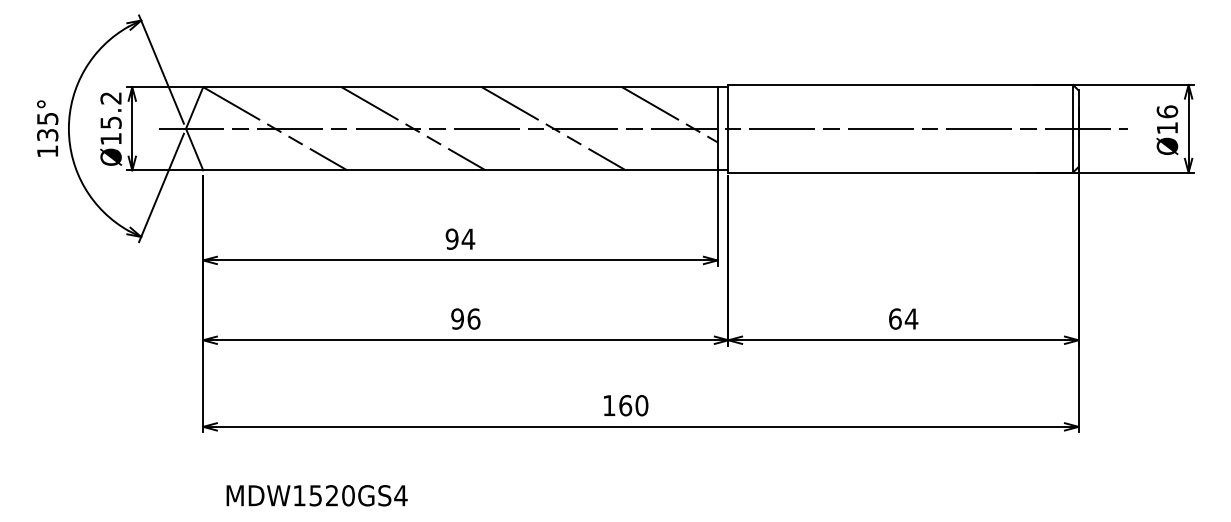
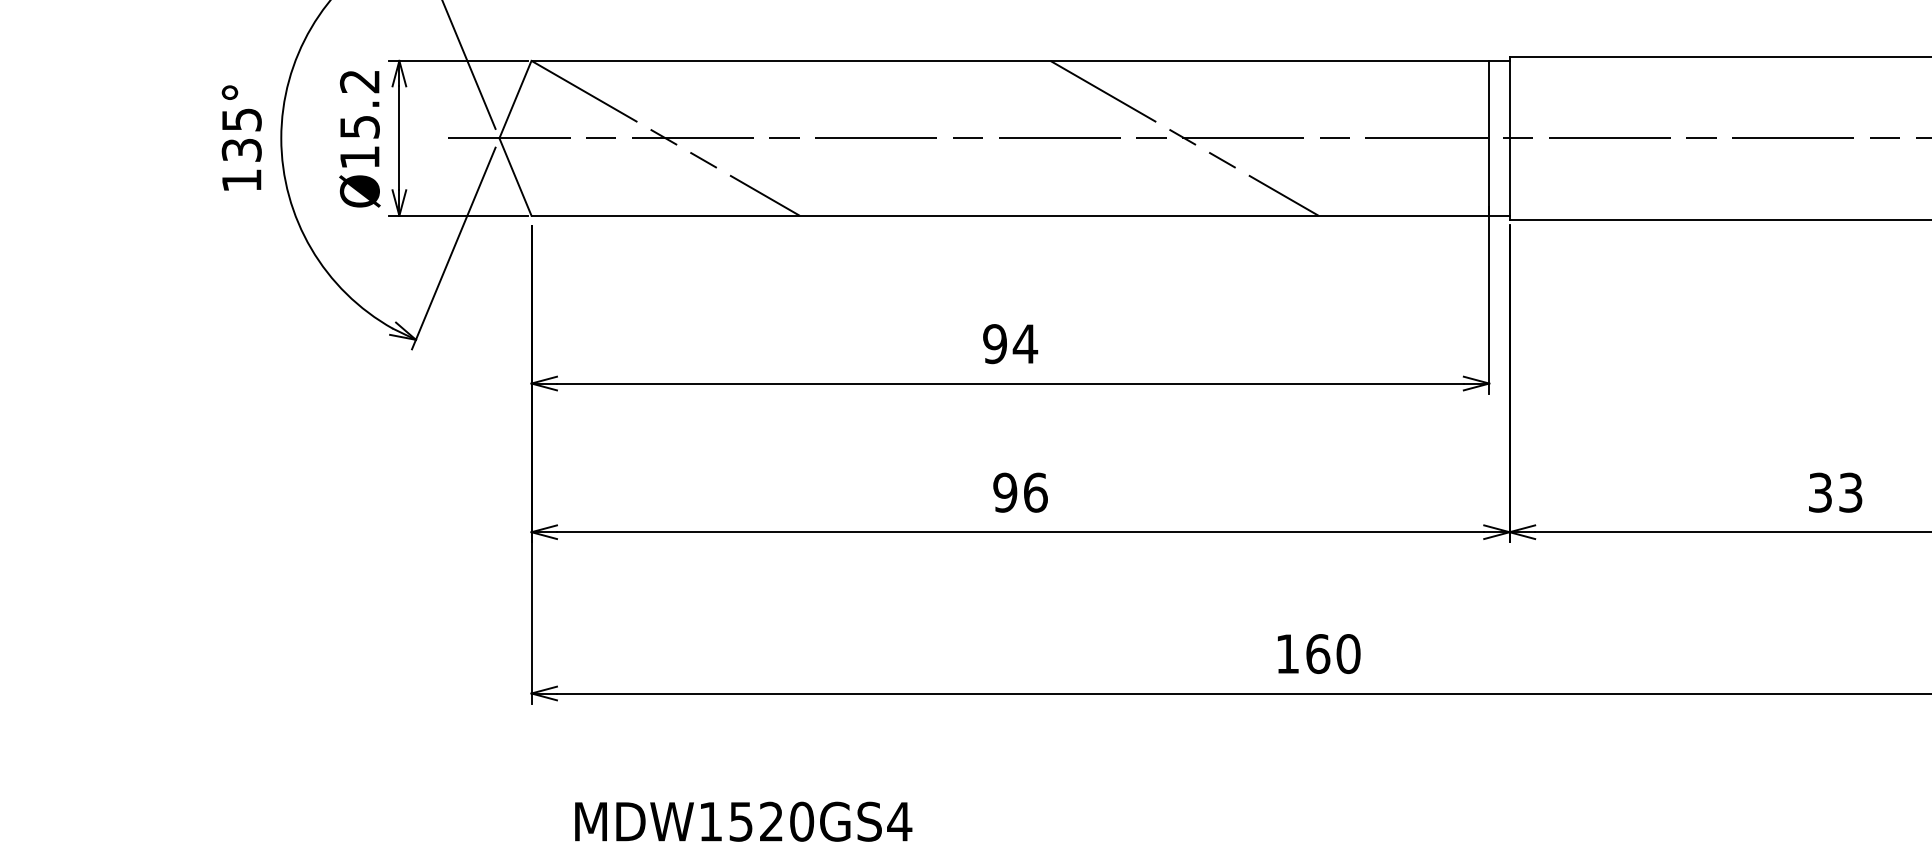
line: (669, 114) -> (1399, 111), removed
line: (413, 128) -> (923, 137), removed
text: (903, 318) -> (1835, 491), 64 -> 33

